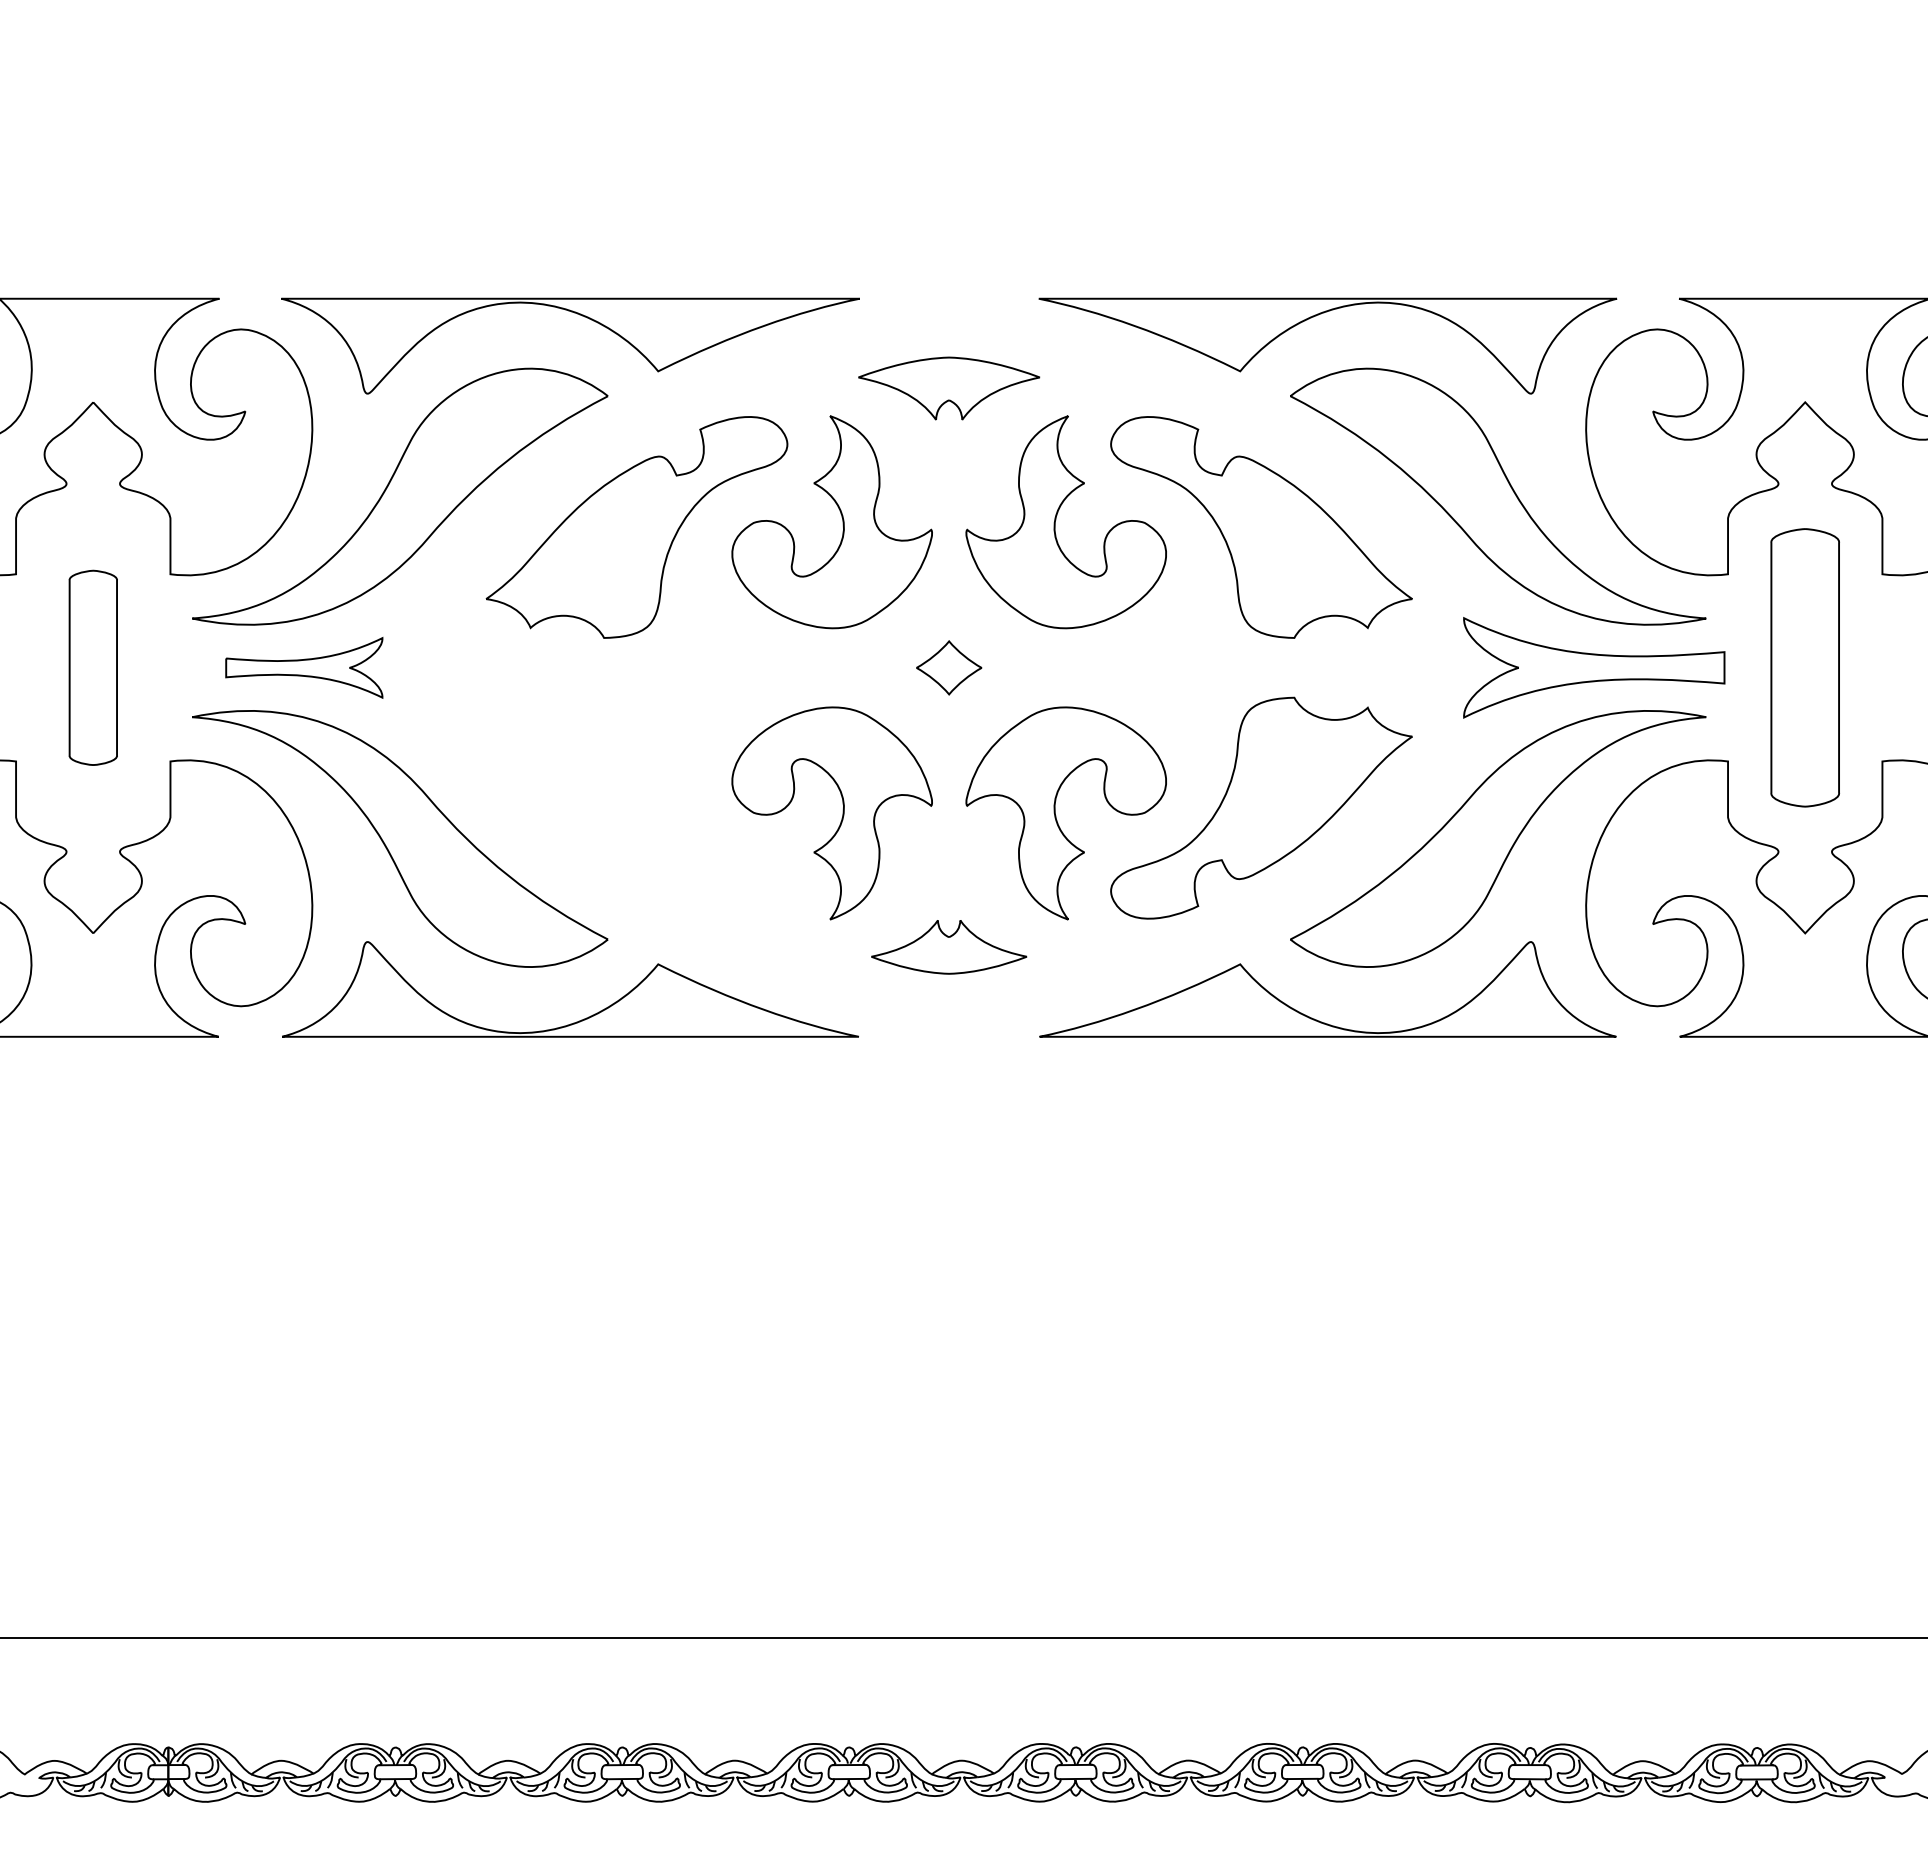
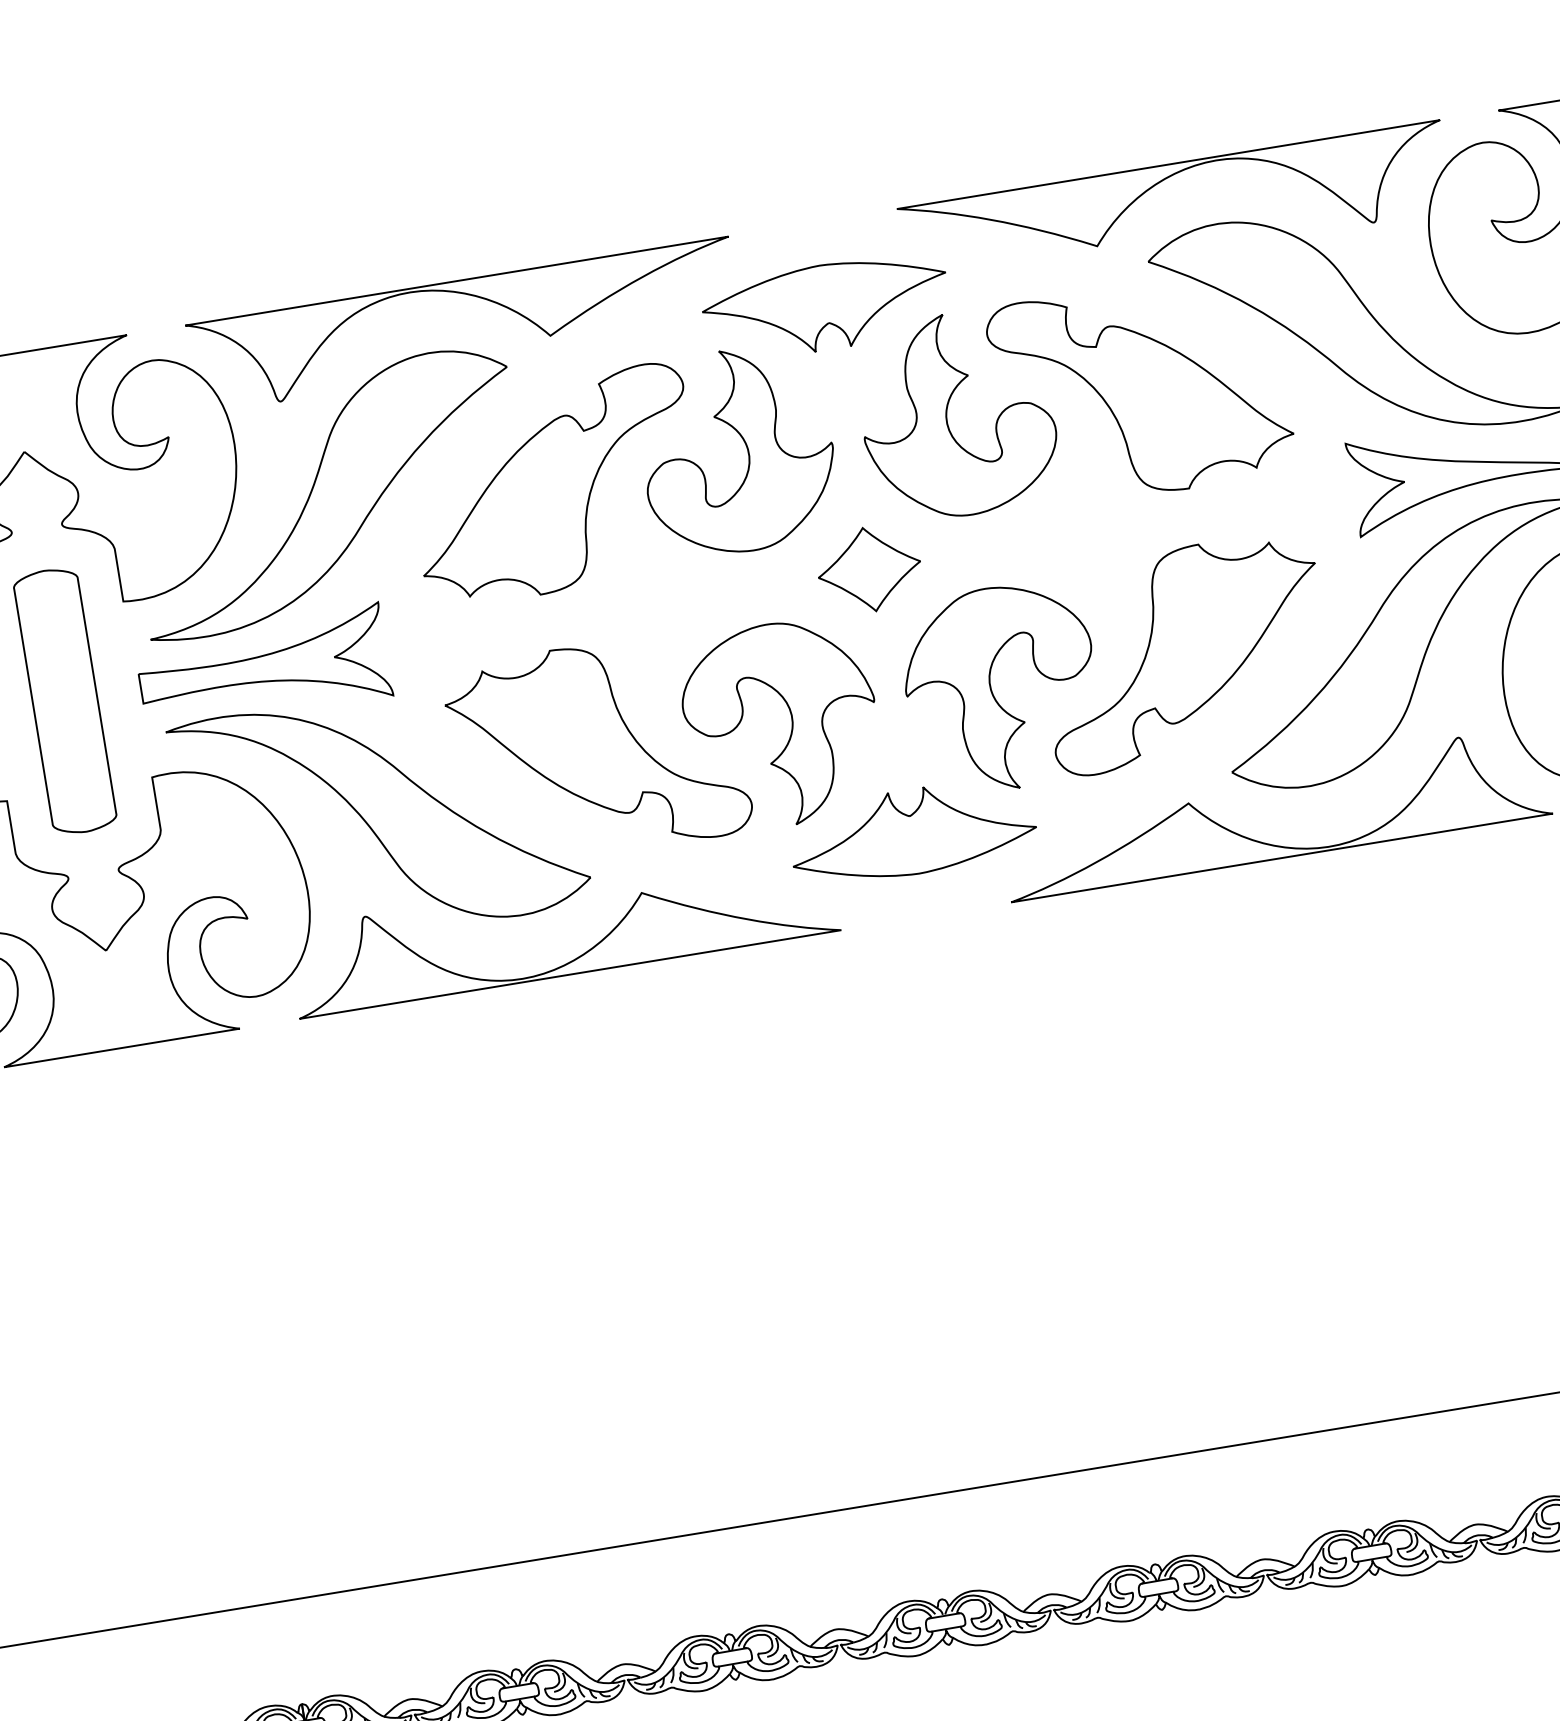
part: (948, 388) -> (825, 307), size x1.43
part: (93, 667) -> (65, 700), size x1.43
part: (304, 667) -> (263, 668), size x1.67
part: (948, 667) -> (868, 569), size x1.67
part: (636, 807) -> (597, 748), added
part: (948, 947) -> (911, 832), size x1.67

